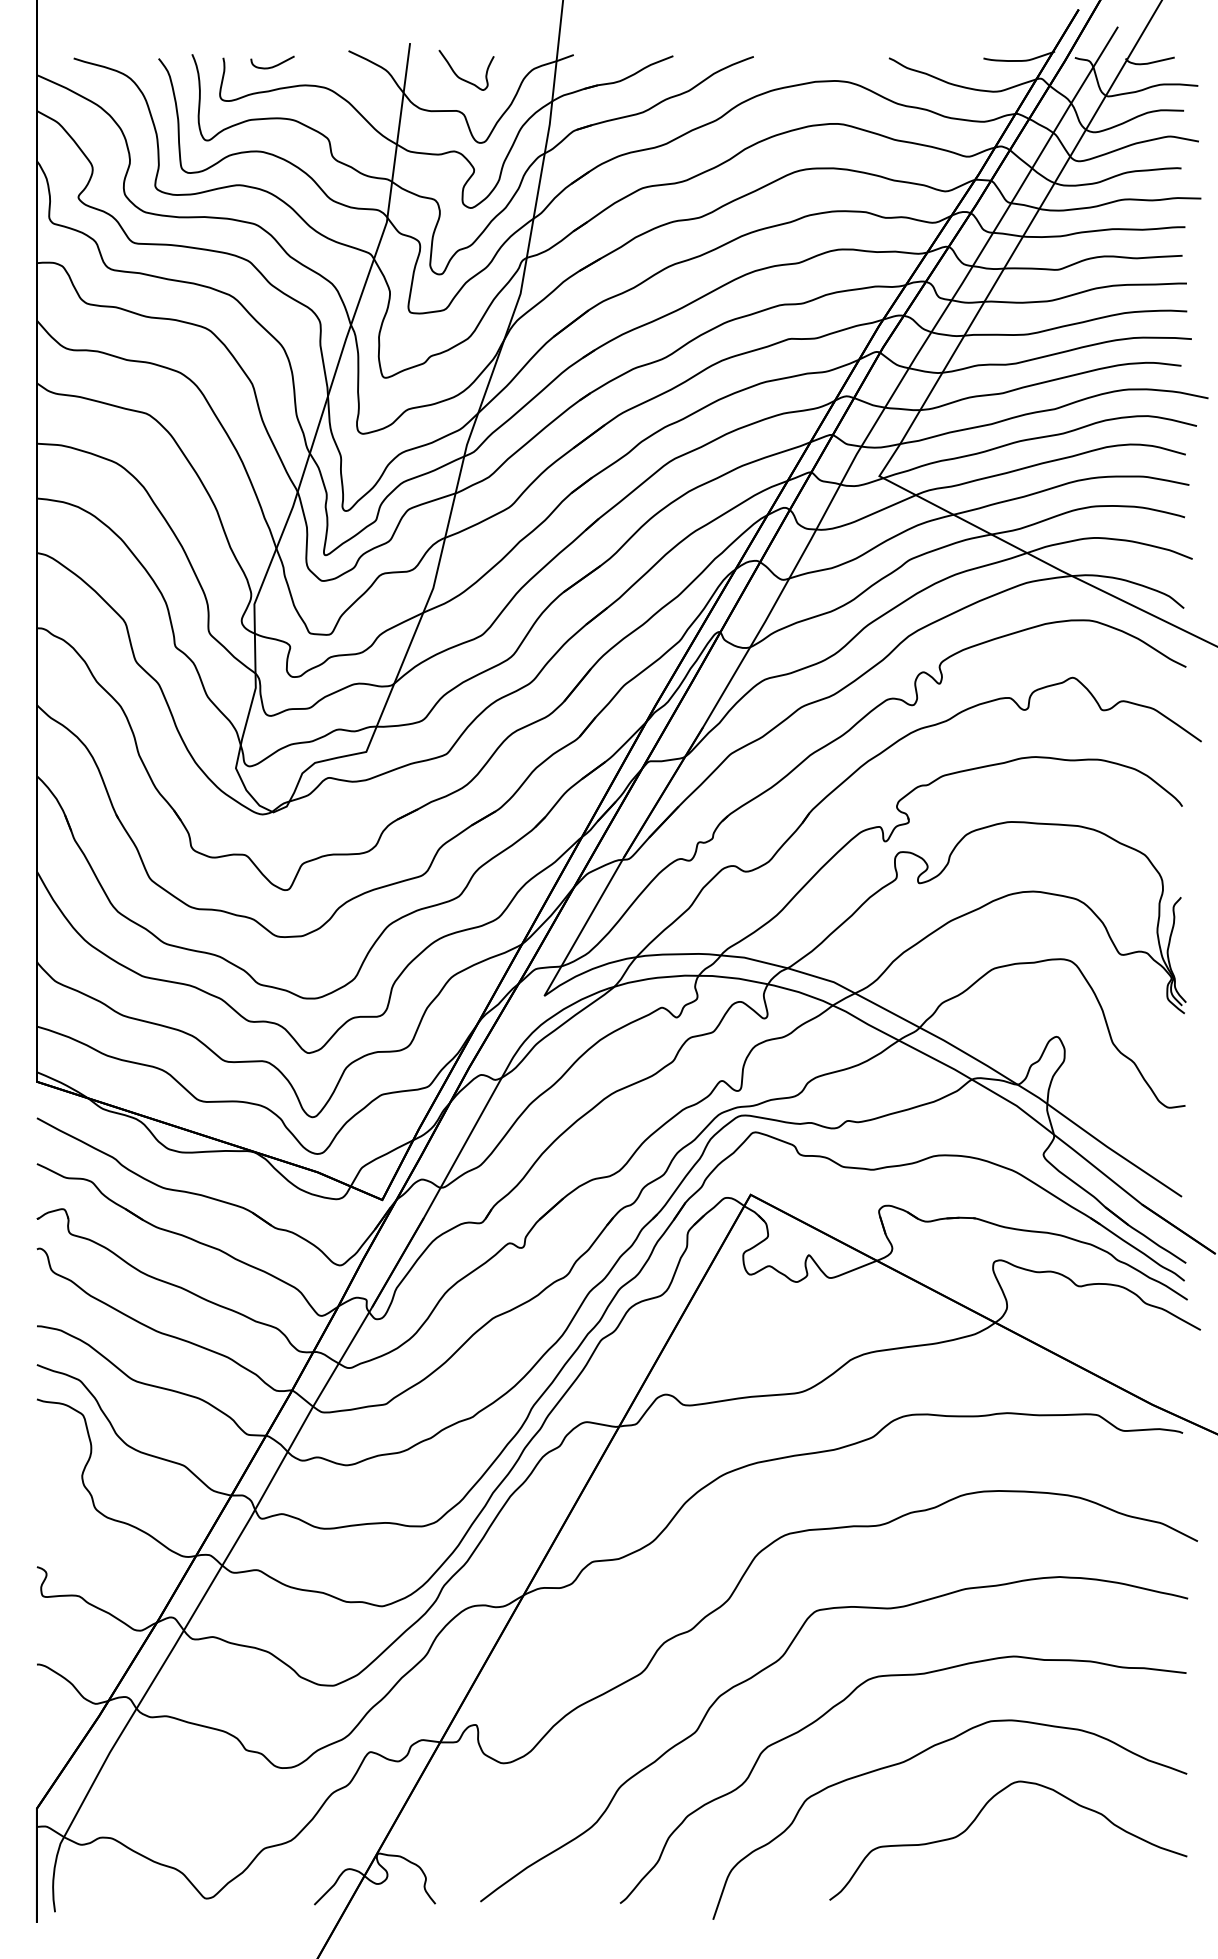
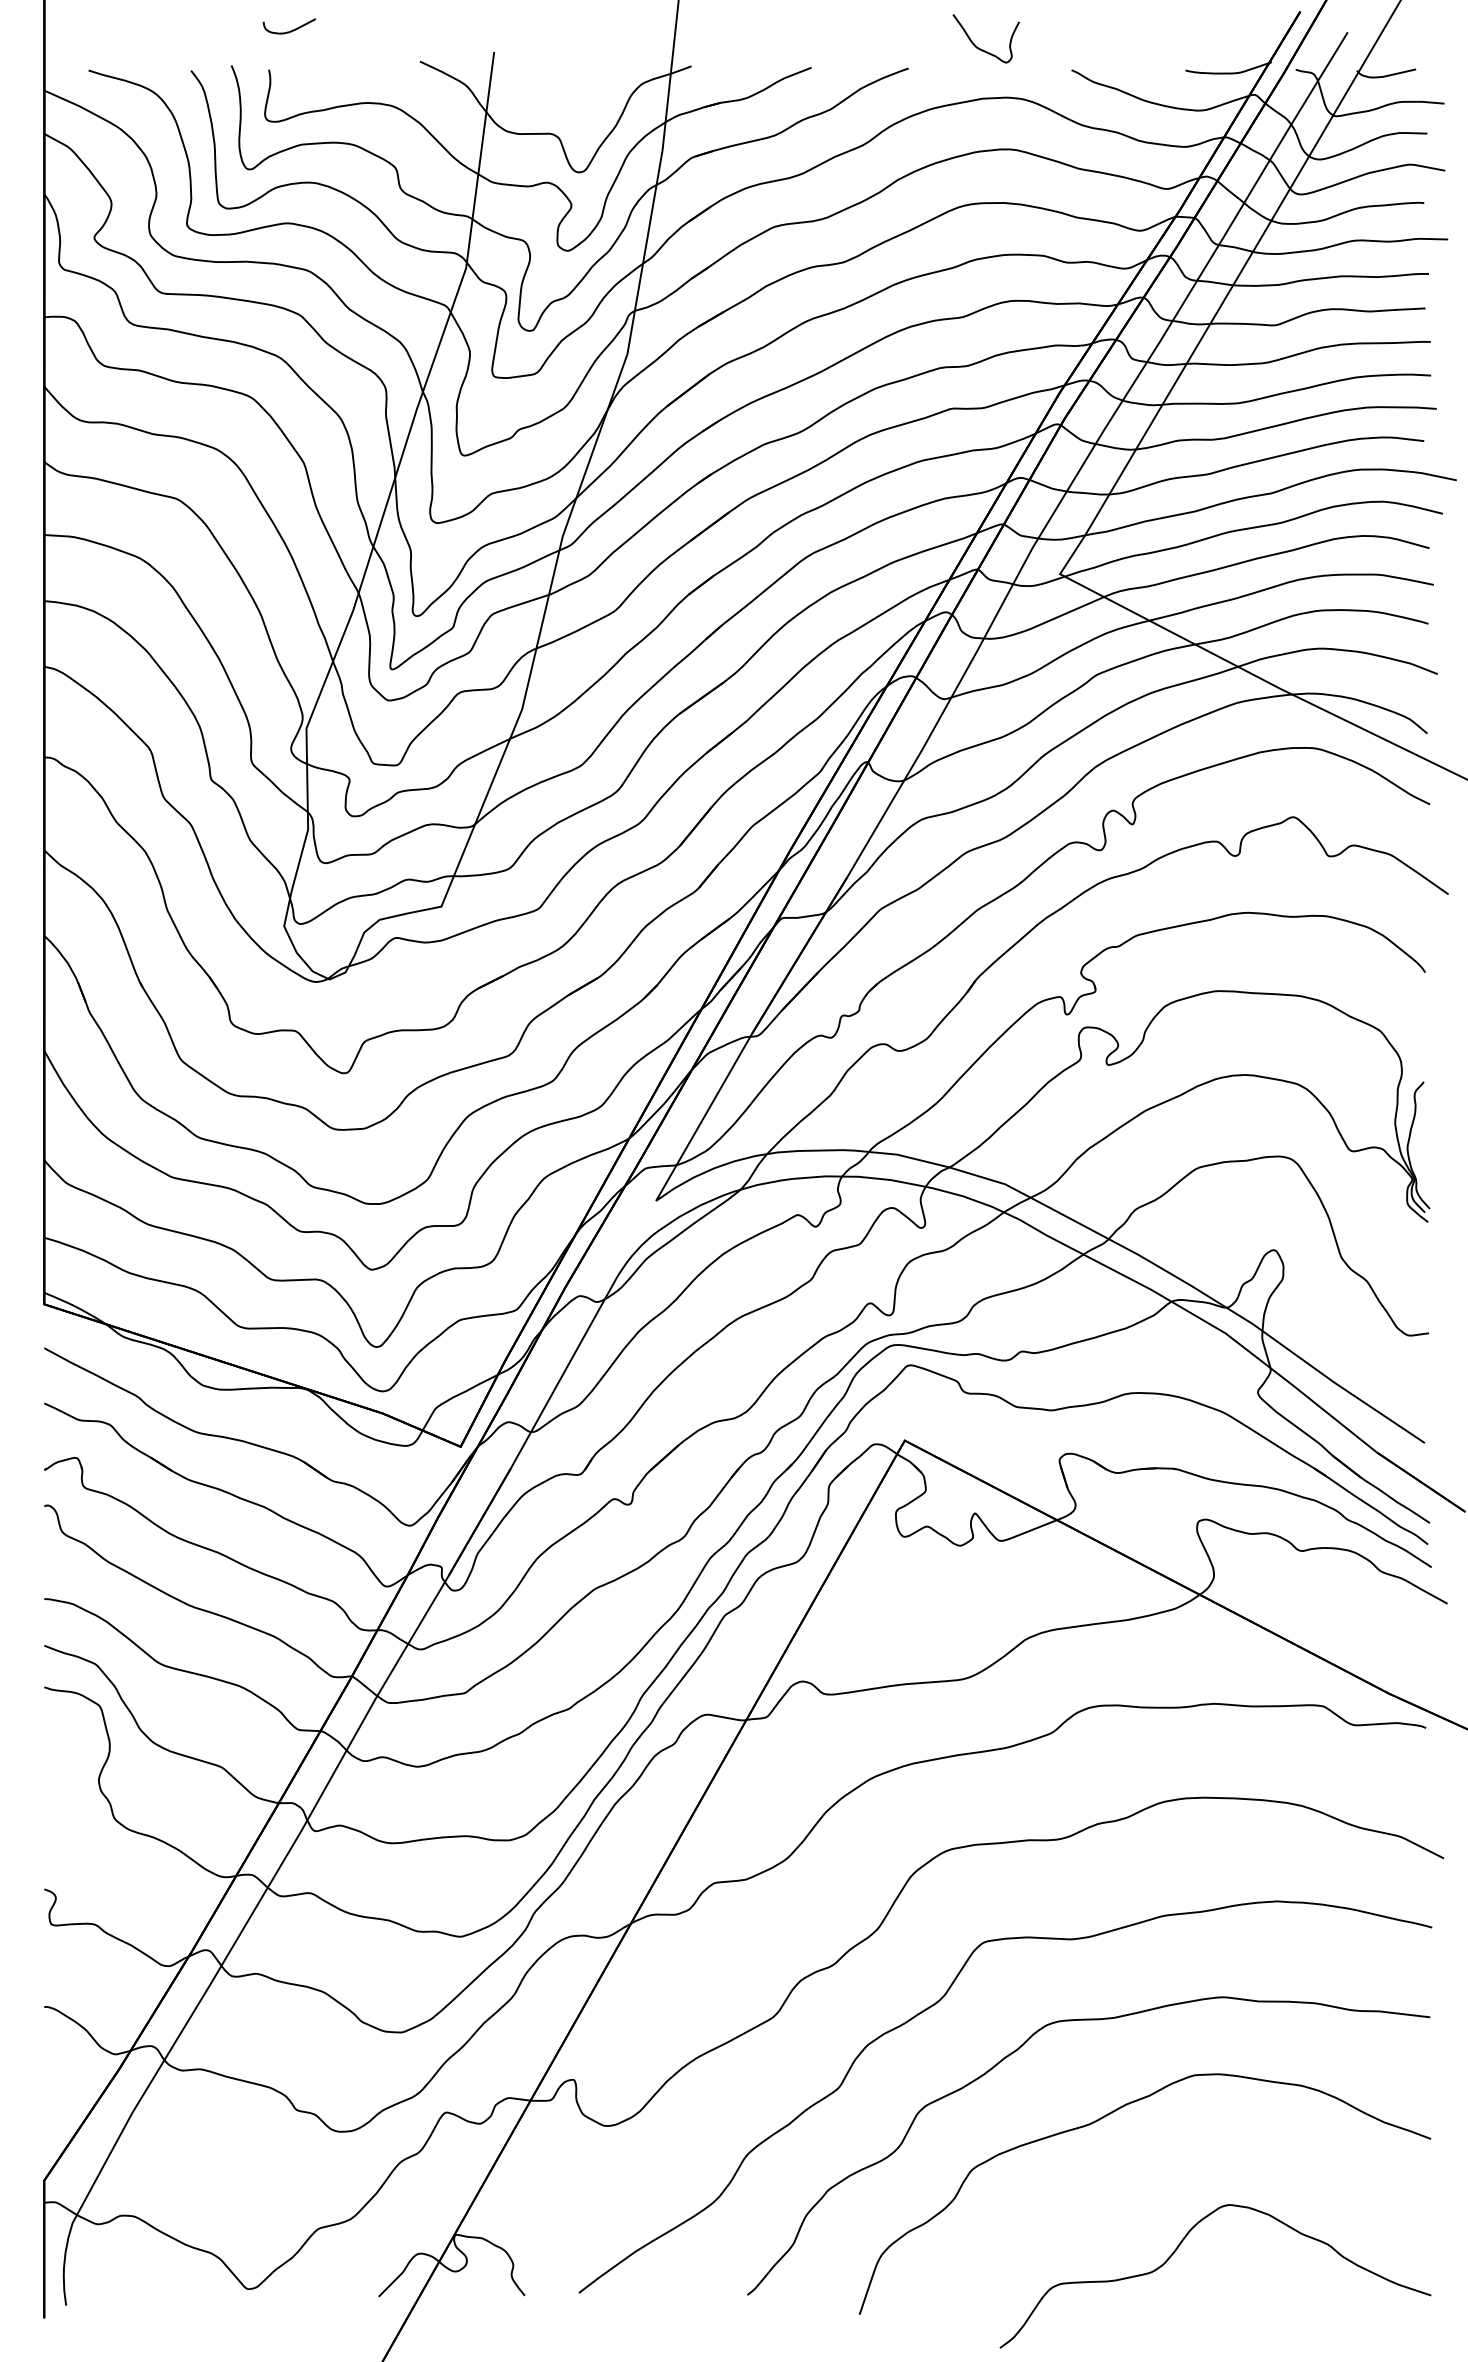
curve: (273, 65) -> (290, 30), moved
curve: (461, 78) -> (980, 48), moved
curve: (976, 1818) -> (1177, 2249), moved

